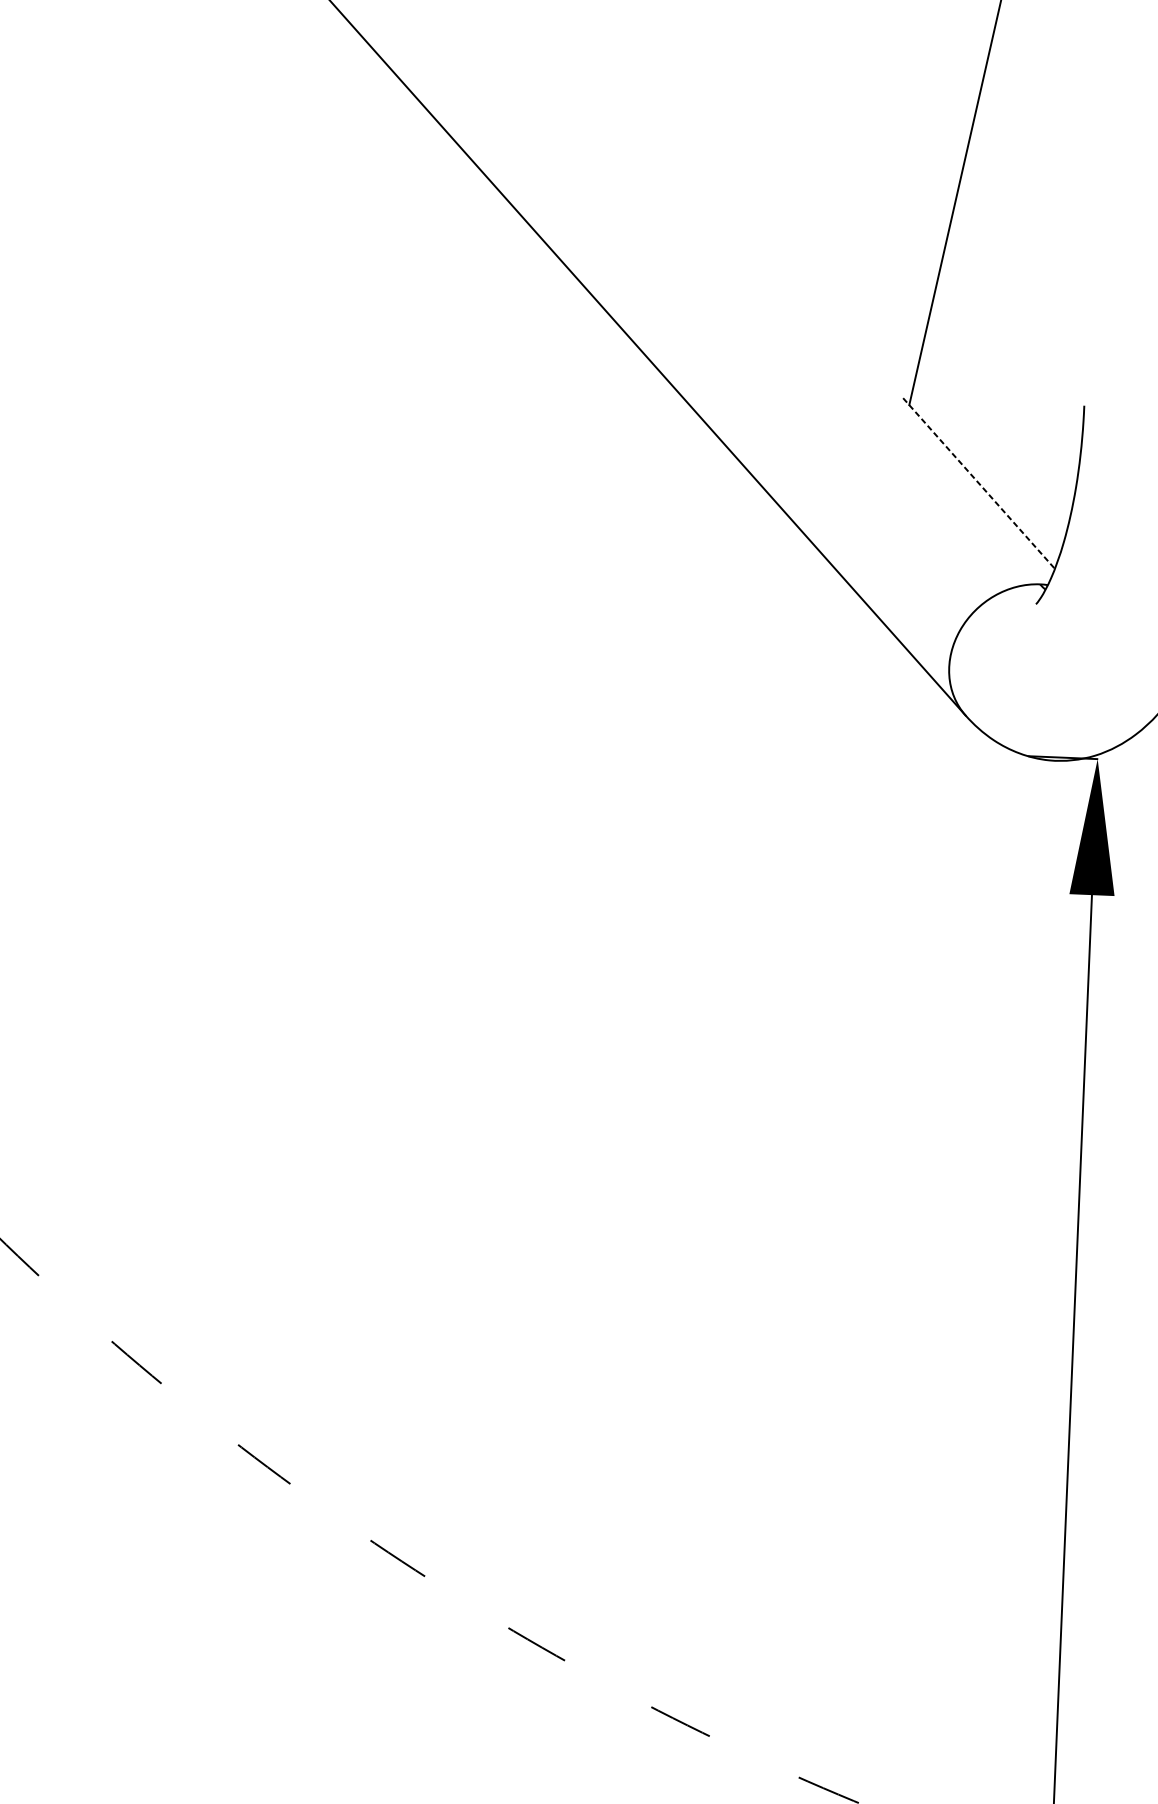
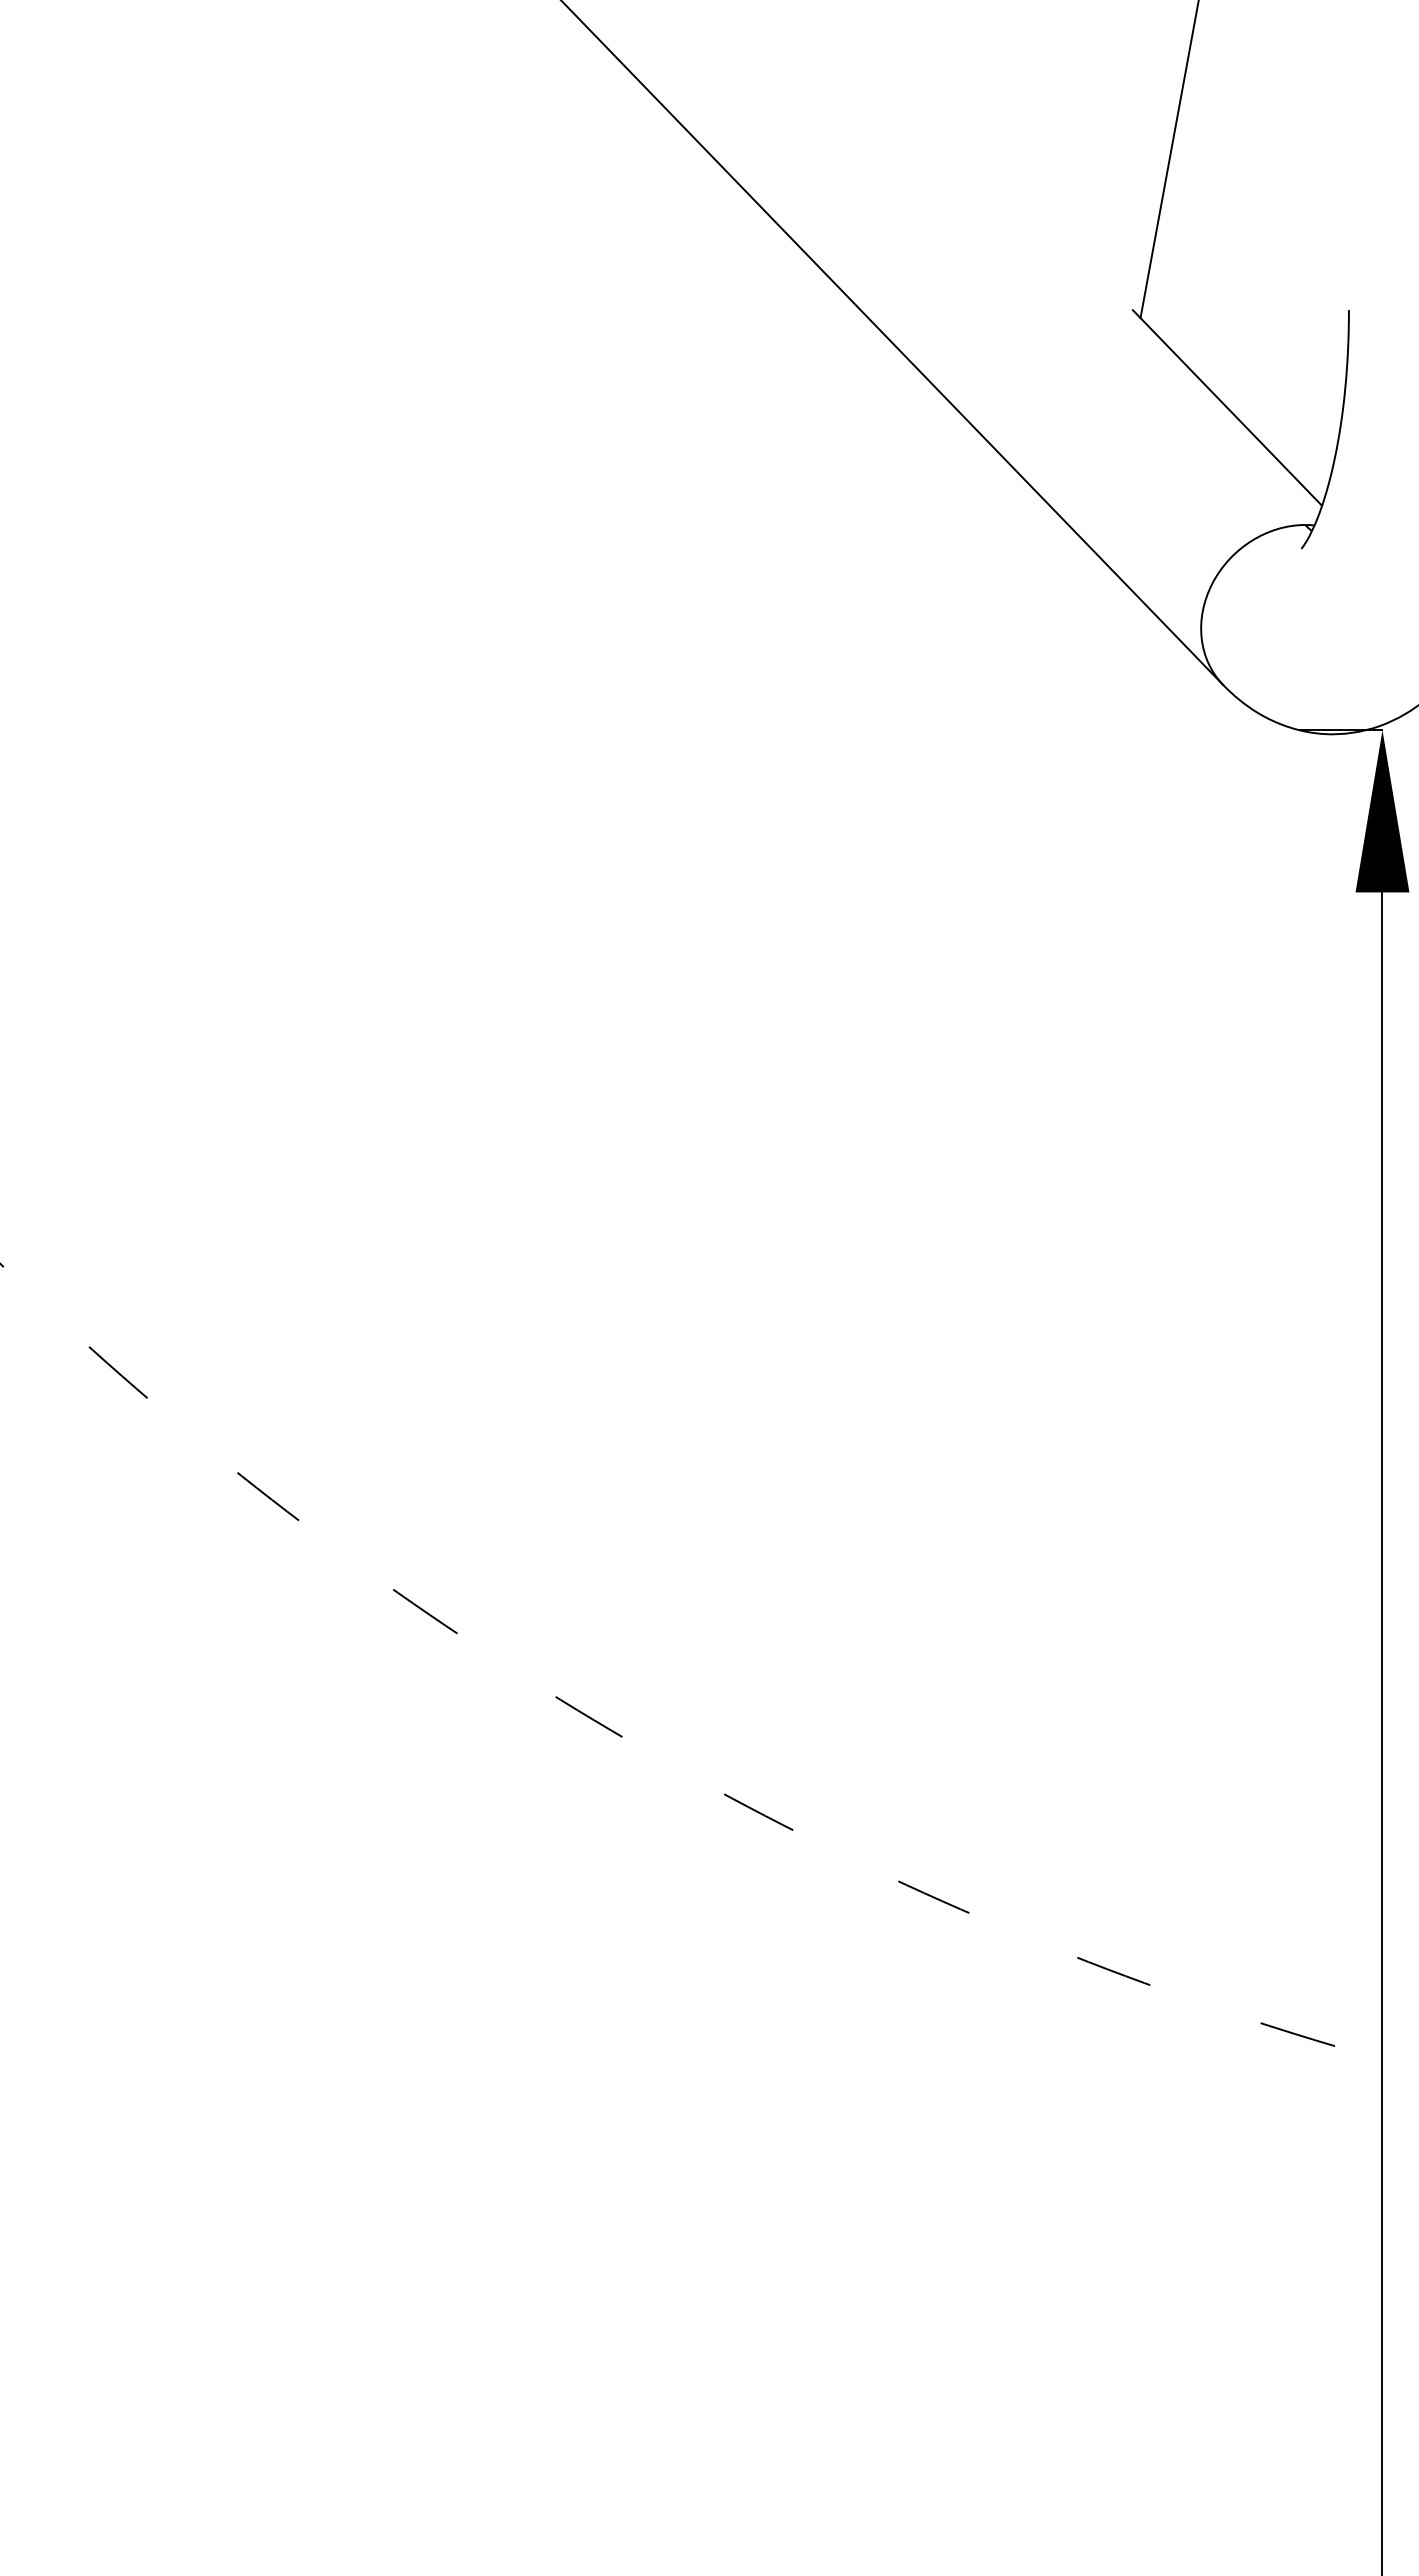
line: (979, 483) -> (1227, 408), dashed -> solid

